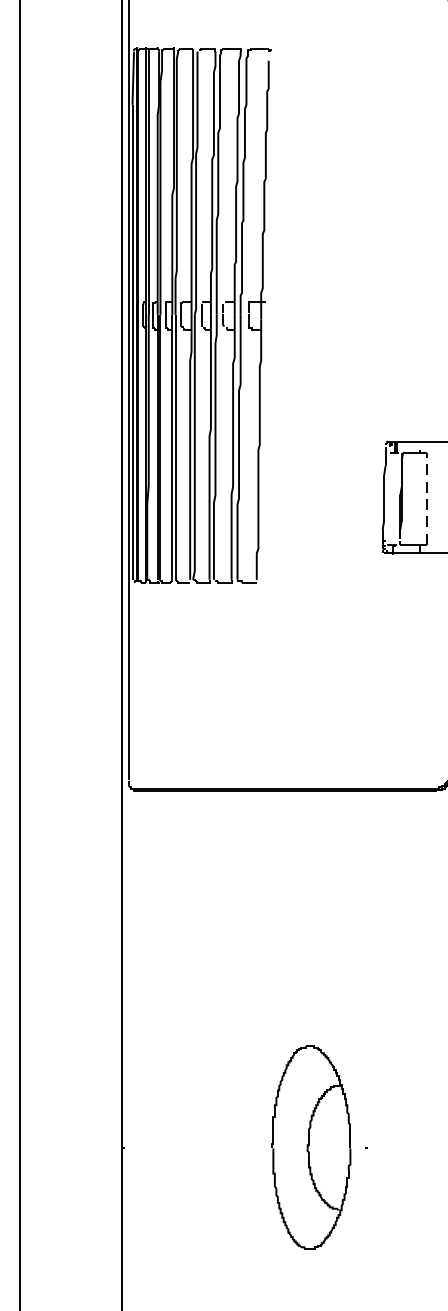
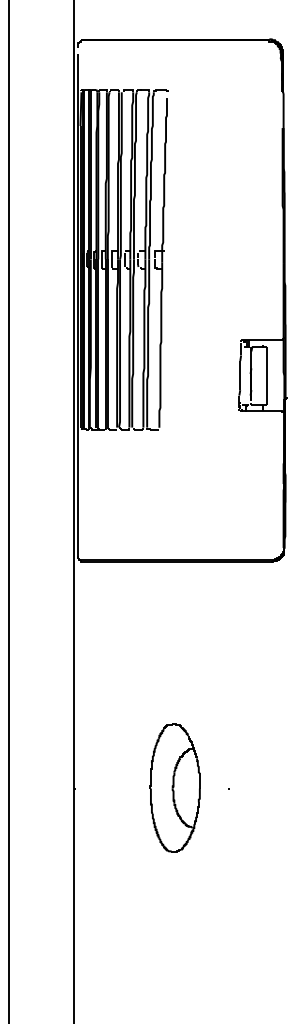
line: (427, 497) -> (267, 375), dashed -> solid
part: (310, 1146) -> (174, 787), moved

